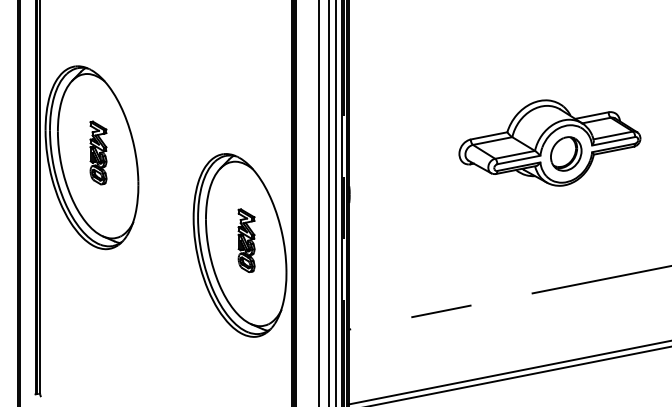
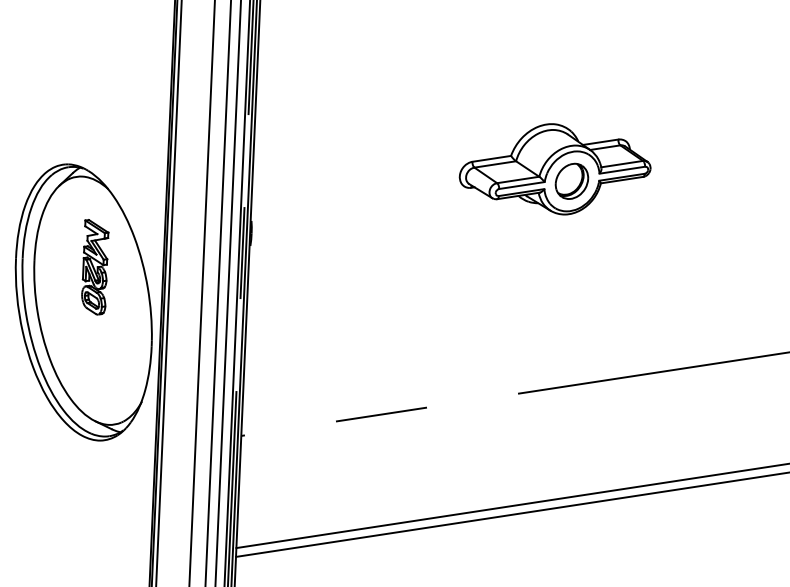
part: (549, 142) -> (554, 168), size x0.7
part: (246, 240) -> (95, 266), moved

